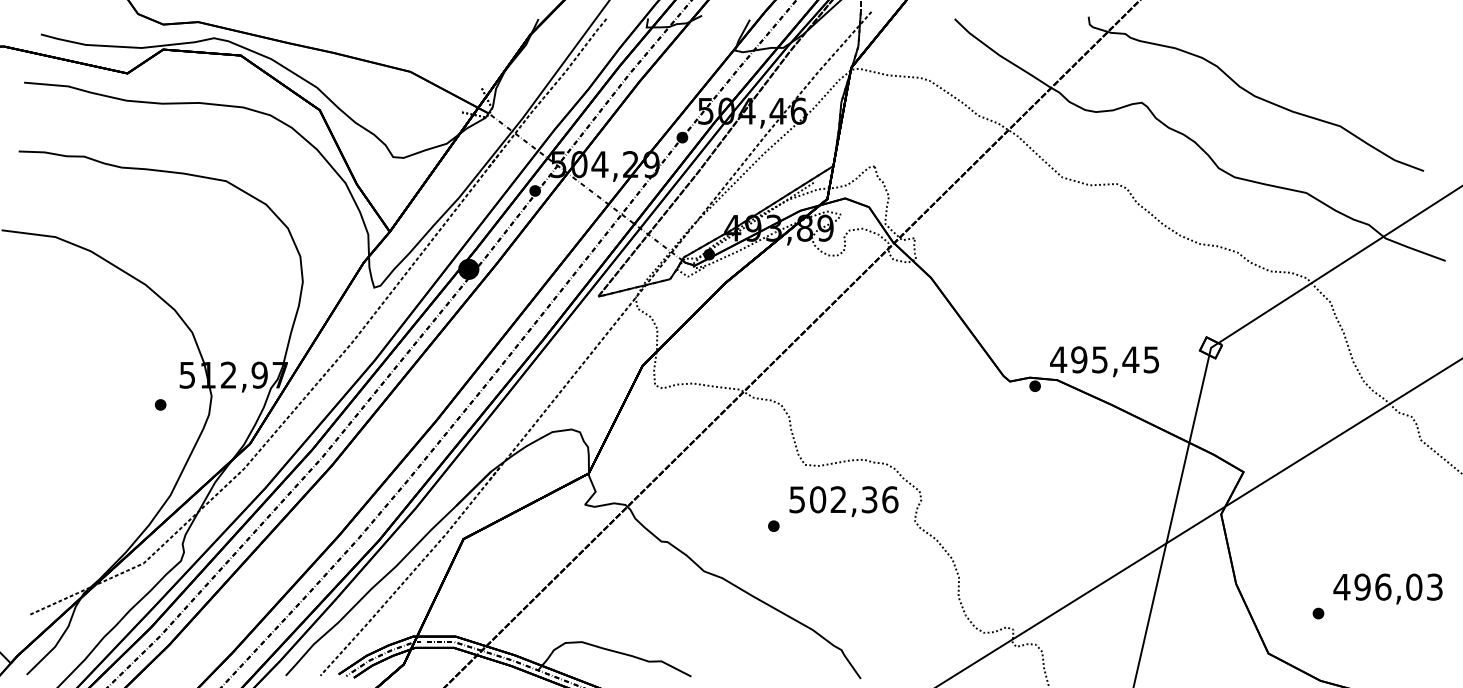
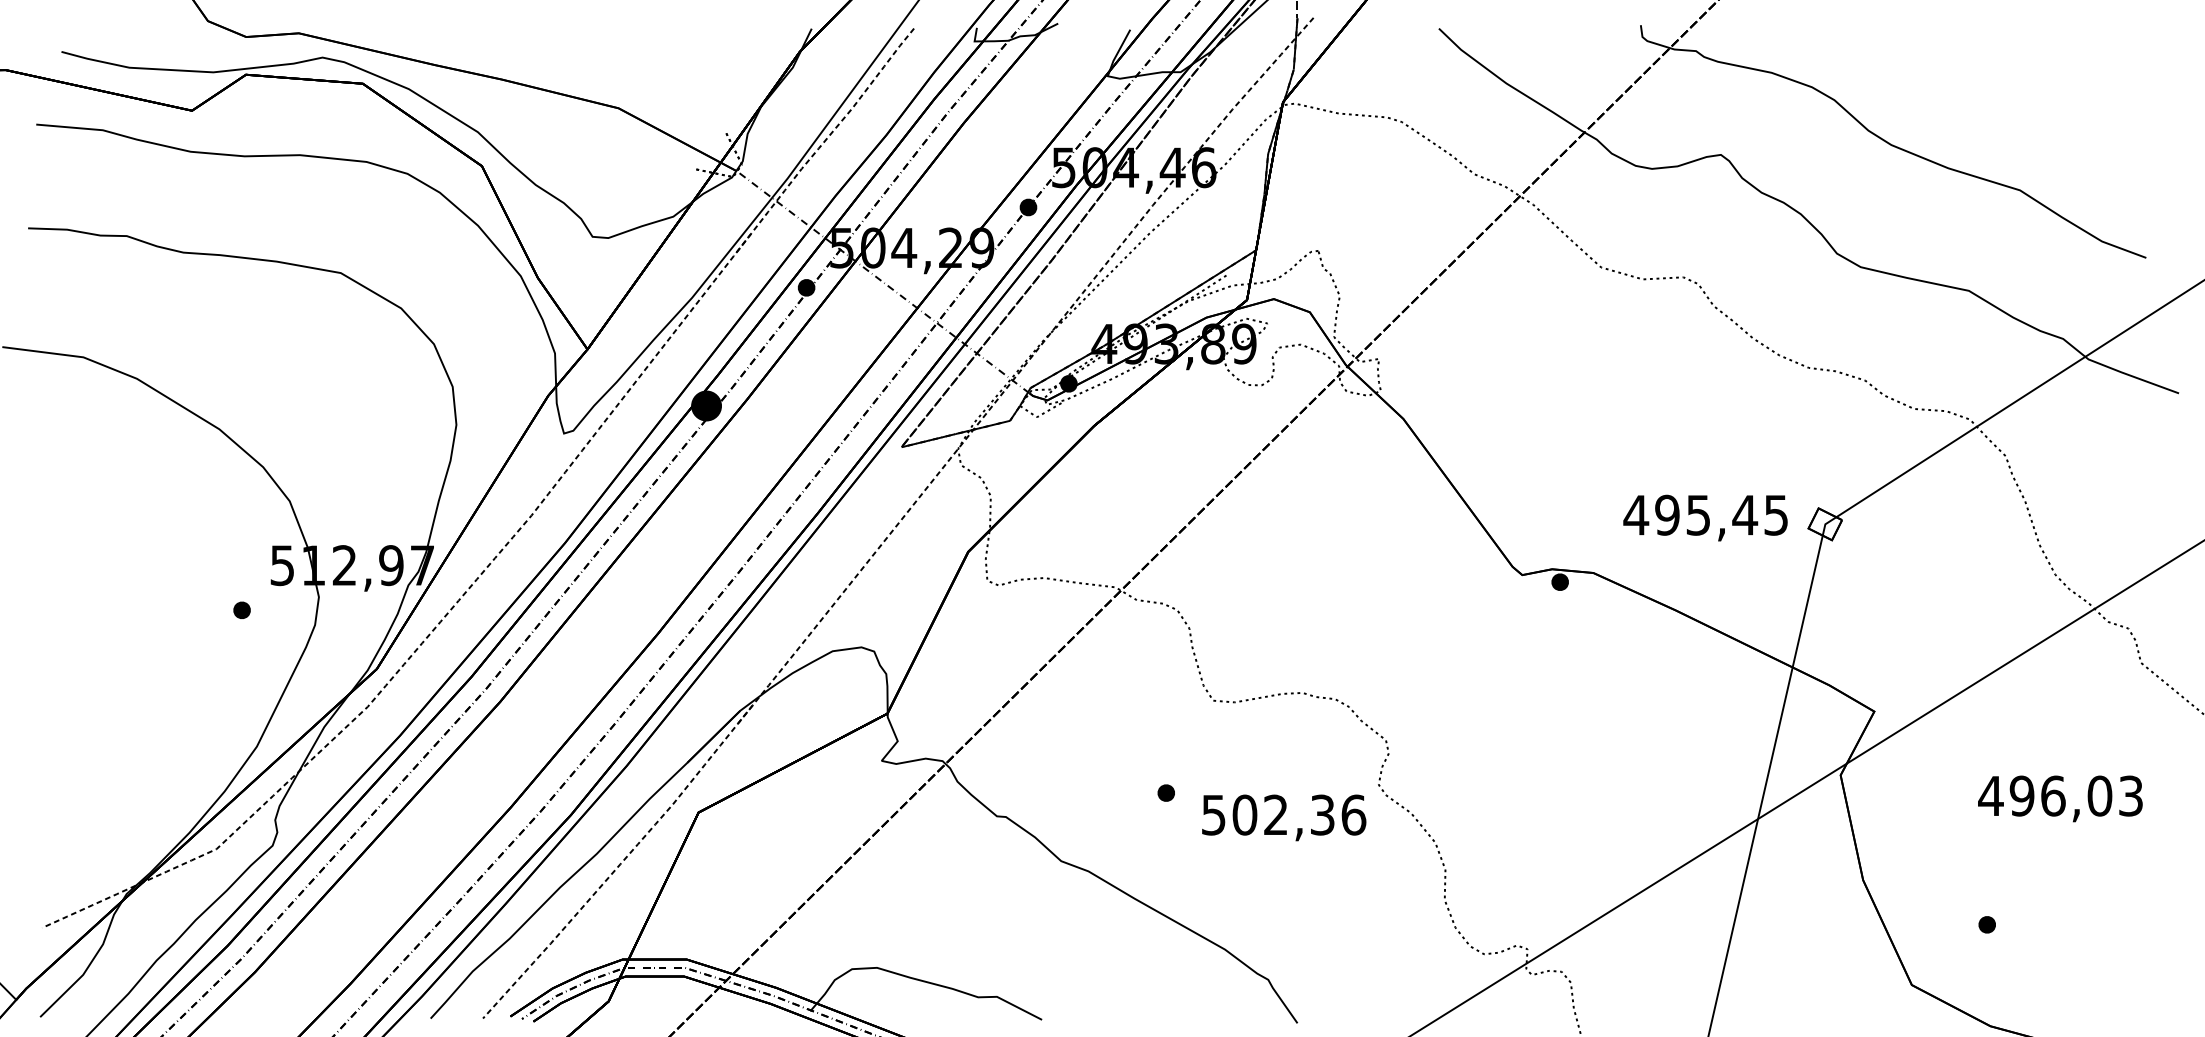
text: (1104, 361) -> (1705, 517), moved
text: (843, 501) -> (1283, 817), moved
text: (1387, 588) -> (2059, 798), moved

